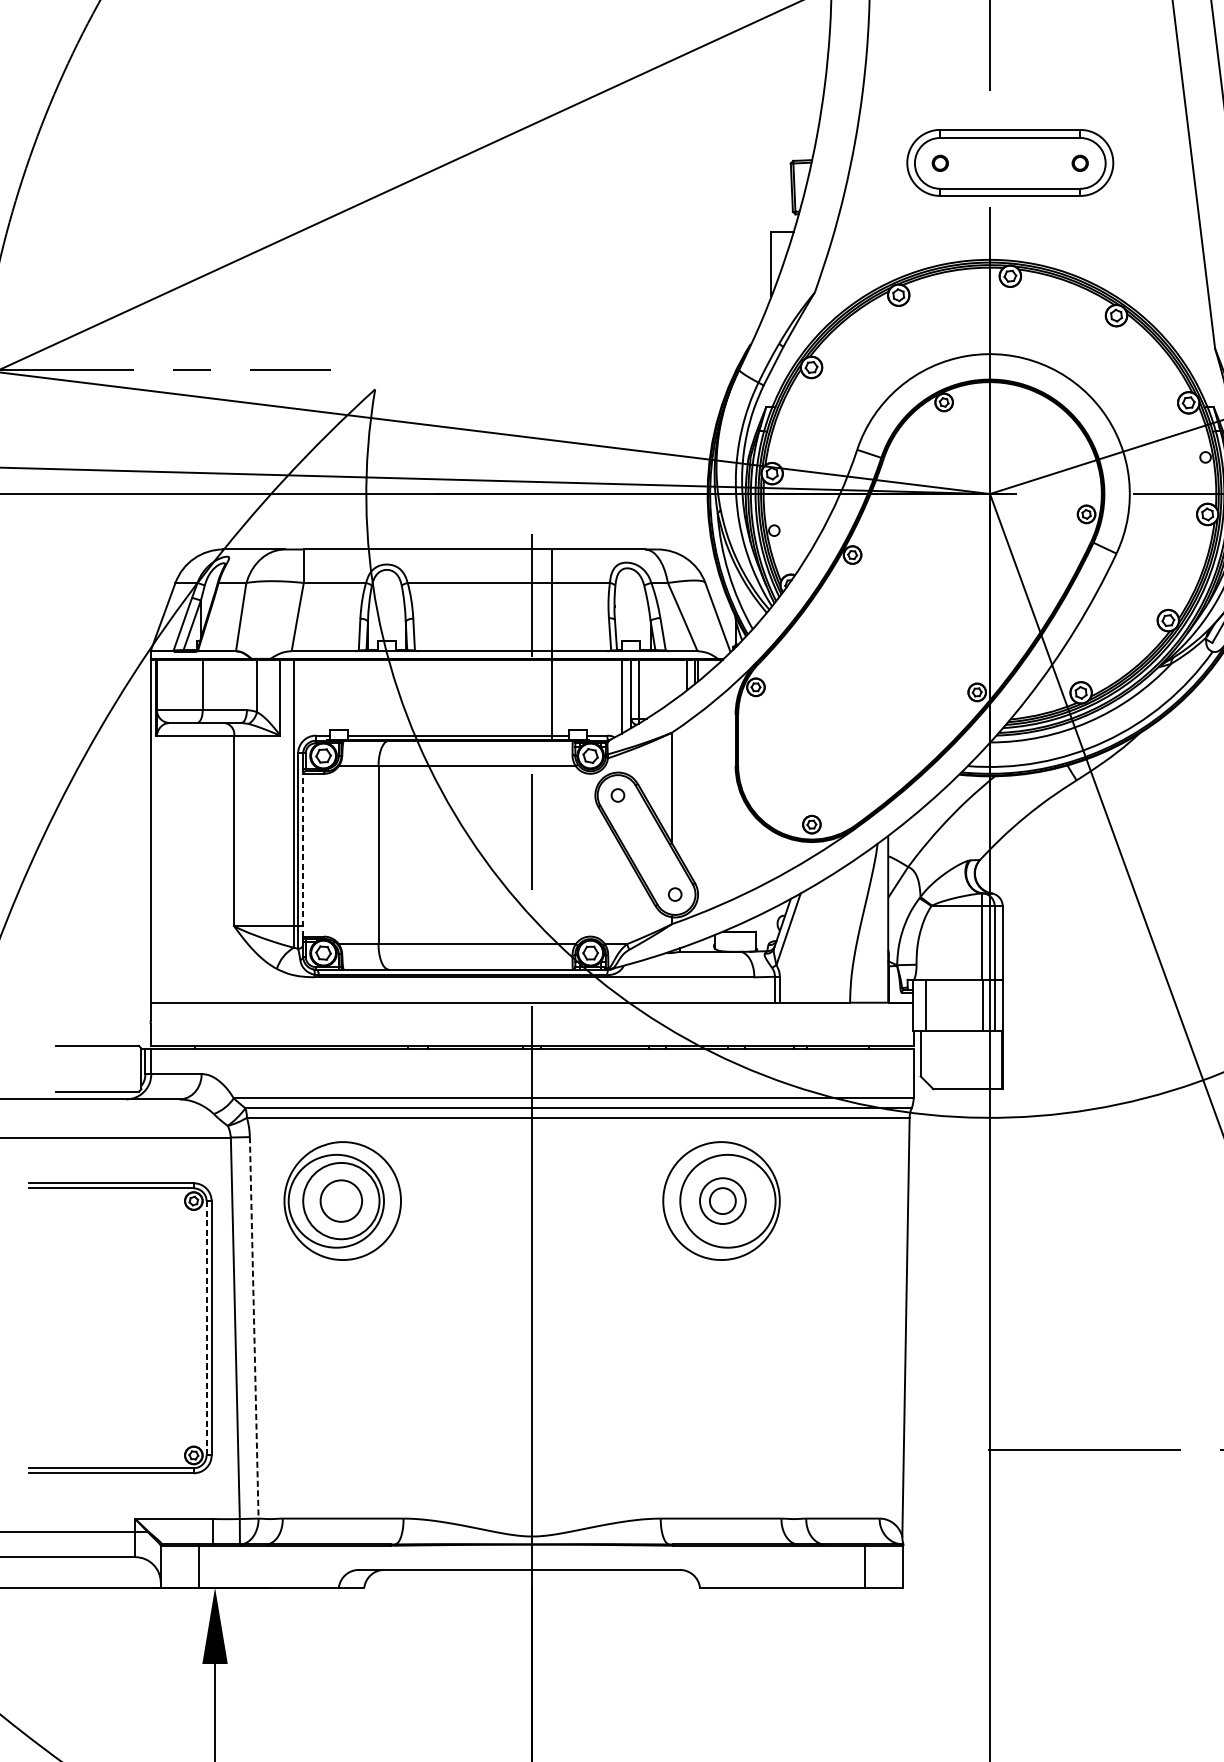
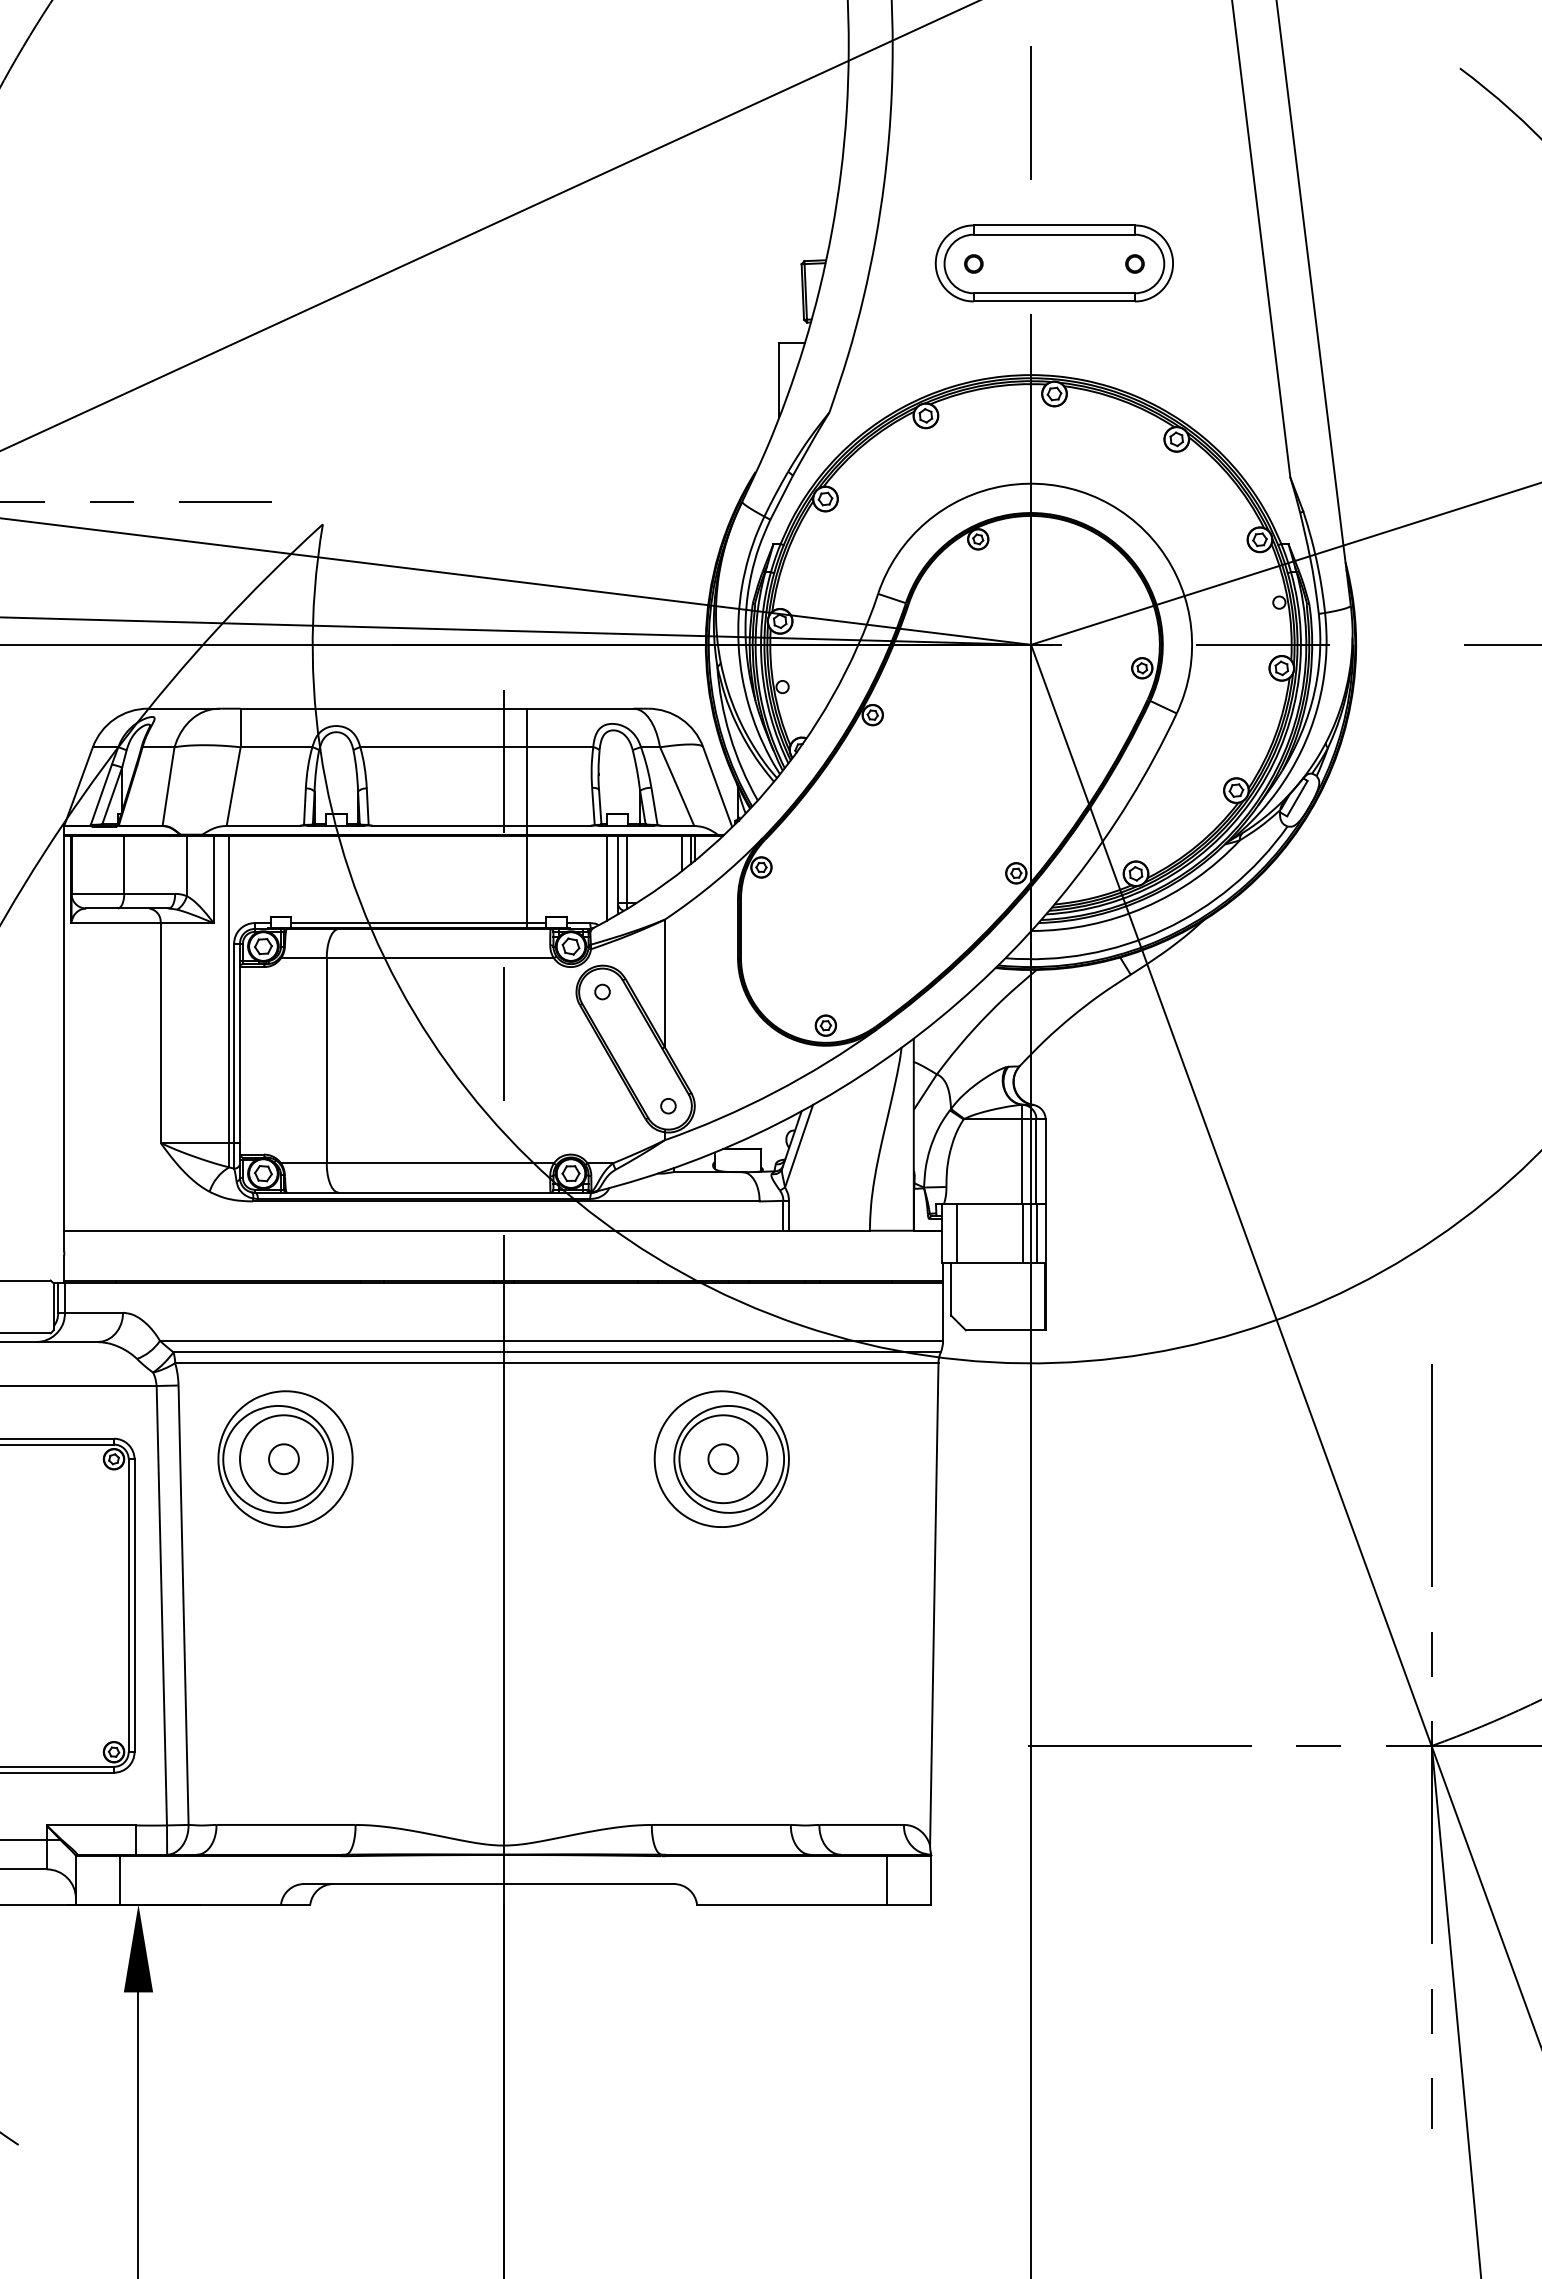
line: (303, 854) -> (240, 1060), dashed -> solid
circle: (340, 1201) -> (283, 1459), size x0.62
circle: (722, 1201) -> (723, 1459), size x1.67
line: (206, 1328) -> (128, 1606), dashed -> solid
line: (254, 1328) -> (183, 1605), dashed -> solid

